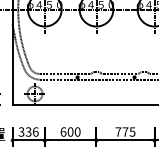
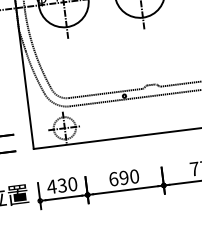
text: (28, 131) -> (62, 184), 336 -> 430
text: (70, 131) -> (123, 177), 600 -> 690

